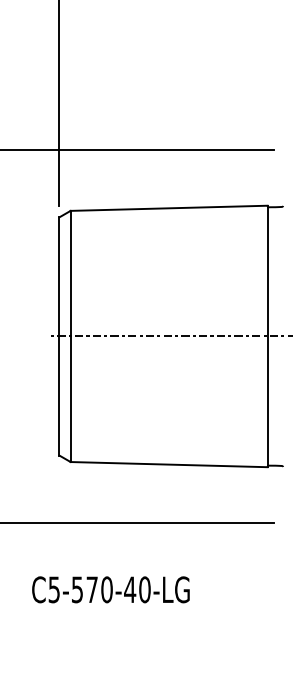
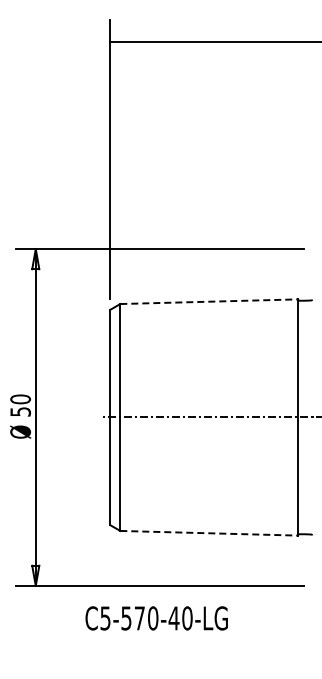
line: (169, 208) -> (209, 301), solid -> dashed
line: (169, 464) -> (209, 533), solid -> dashed
text: (110, 589) -> (156, 618), moved

